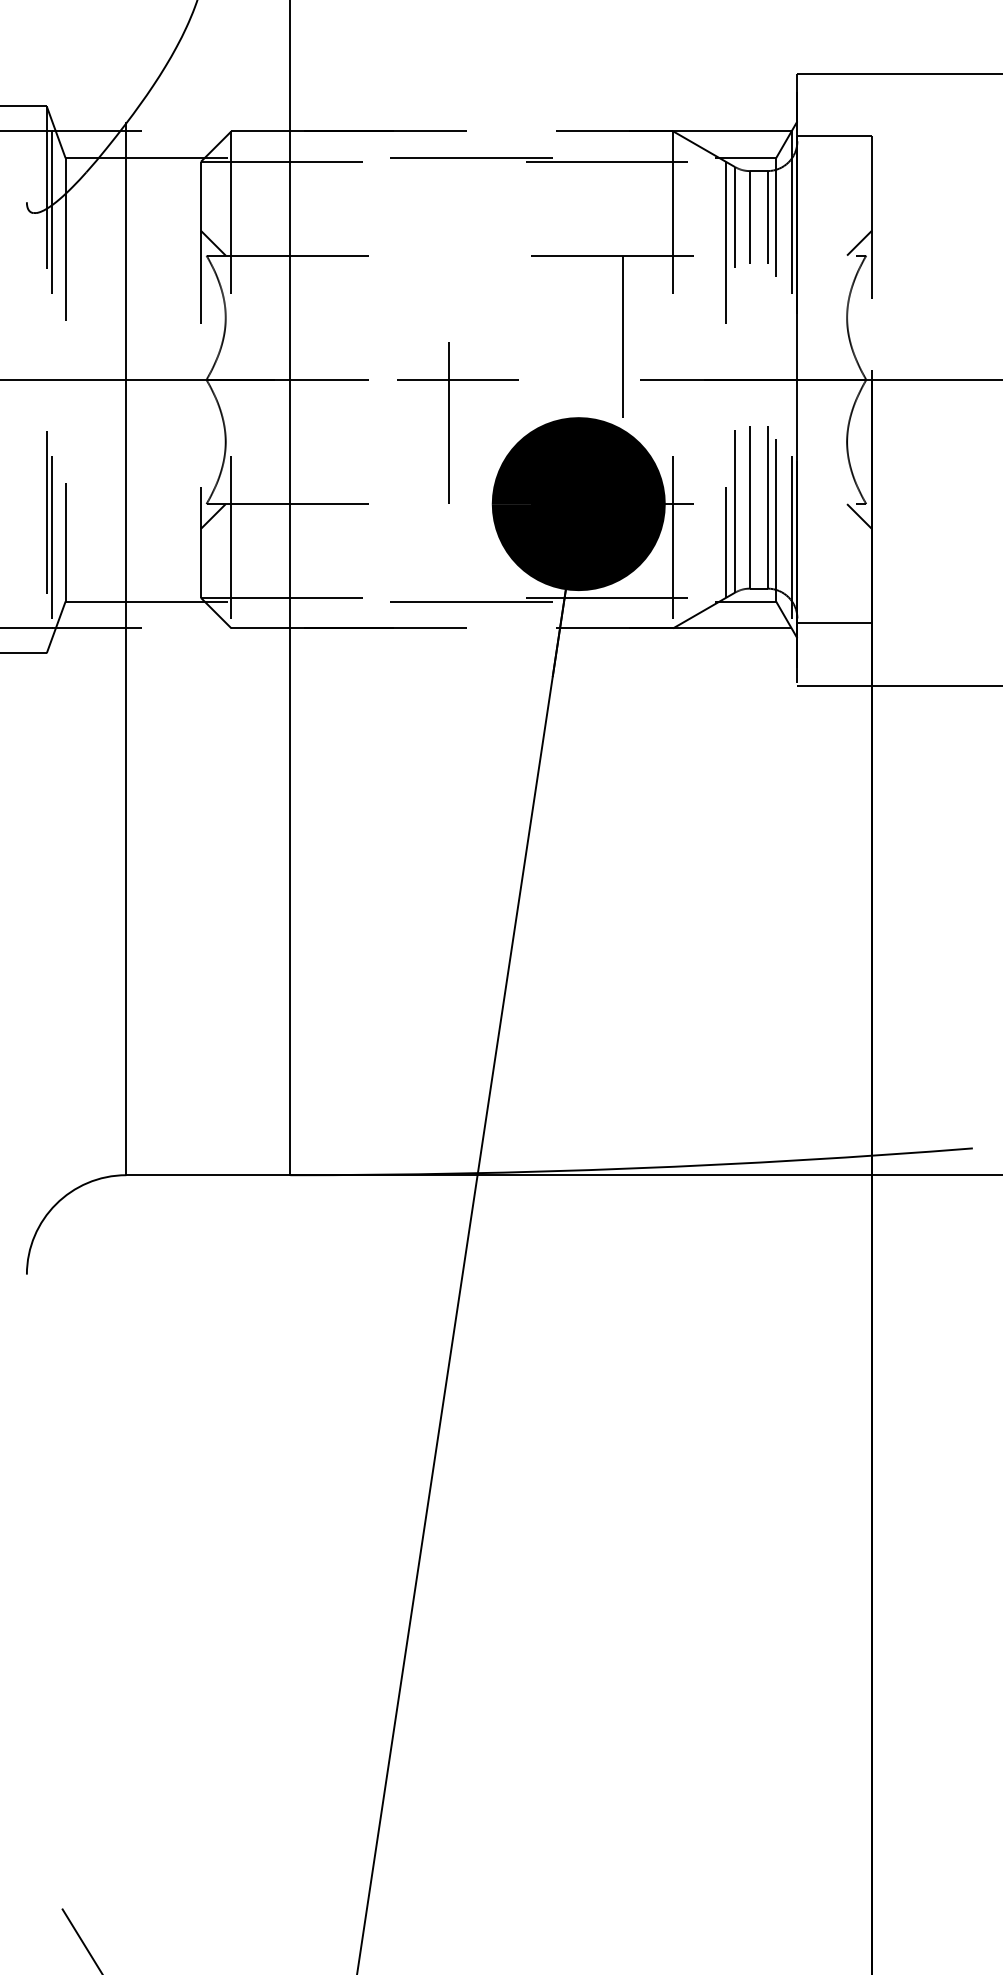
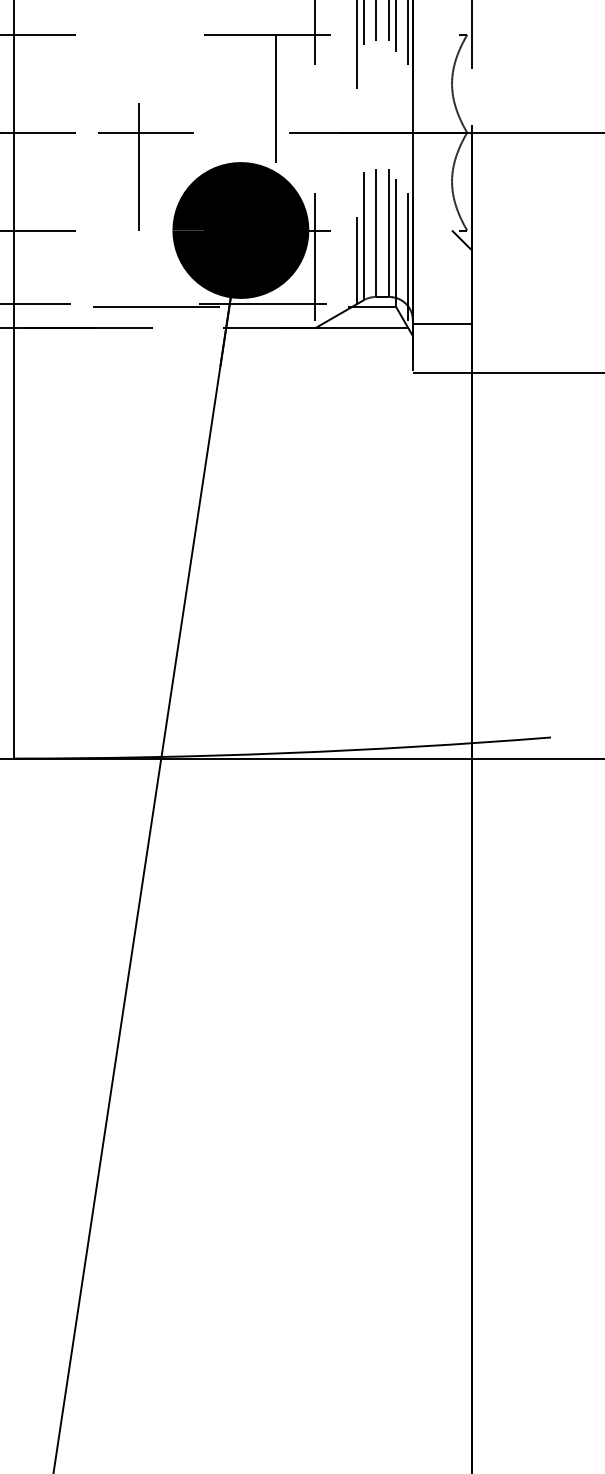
line: (859, 242) -> (461, 24), removed

